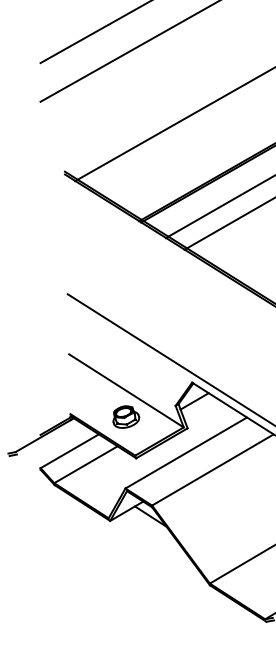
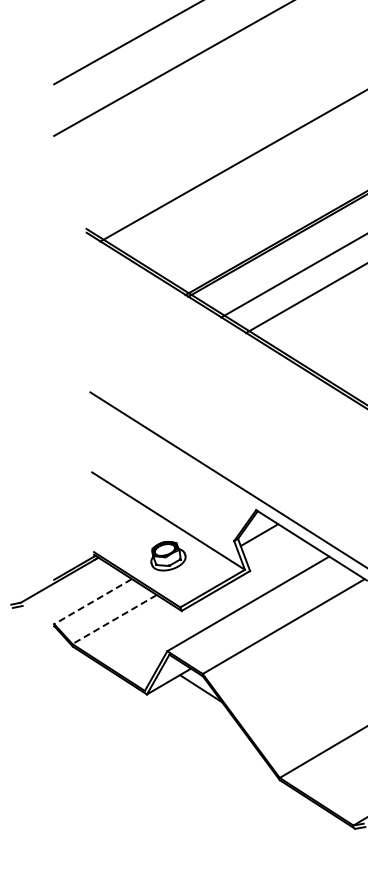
line: (69, 451) -> (92, 601), solid -> dashed
line: (85, 464) -> (114, 619), solid -> dashed

